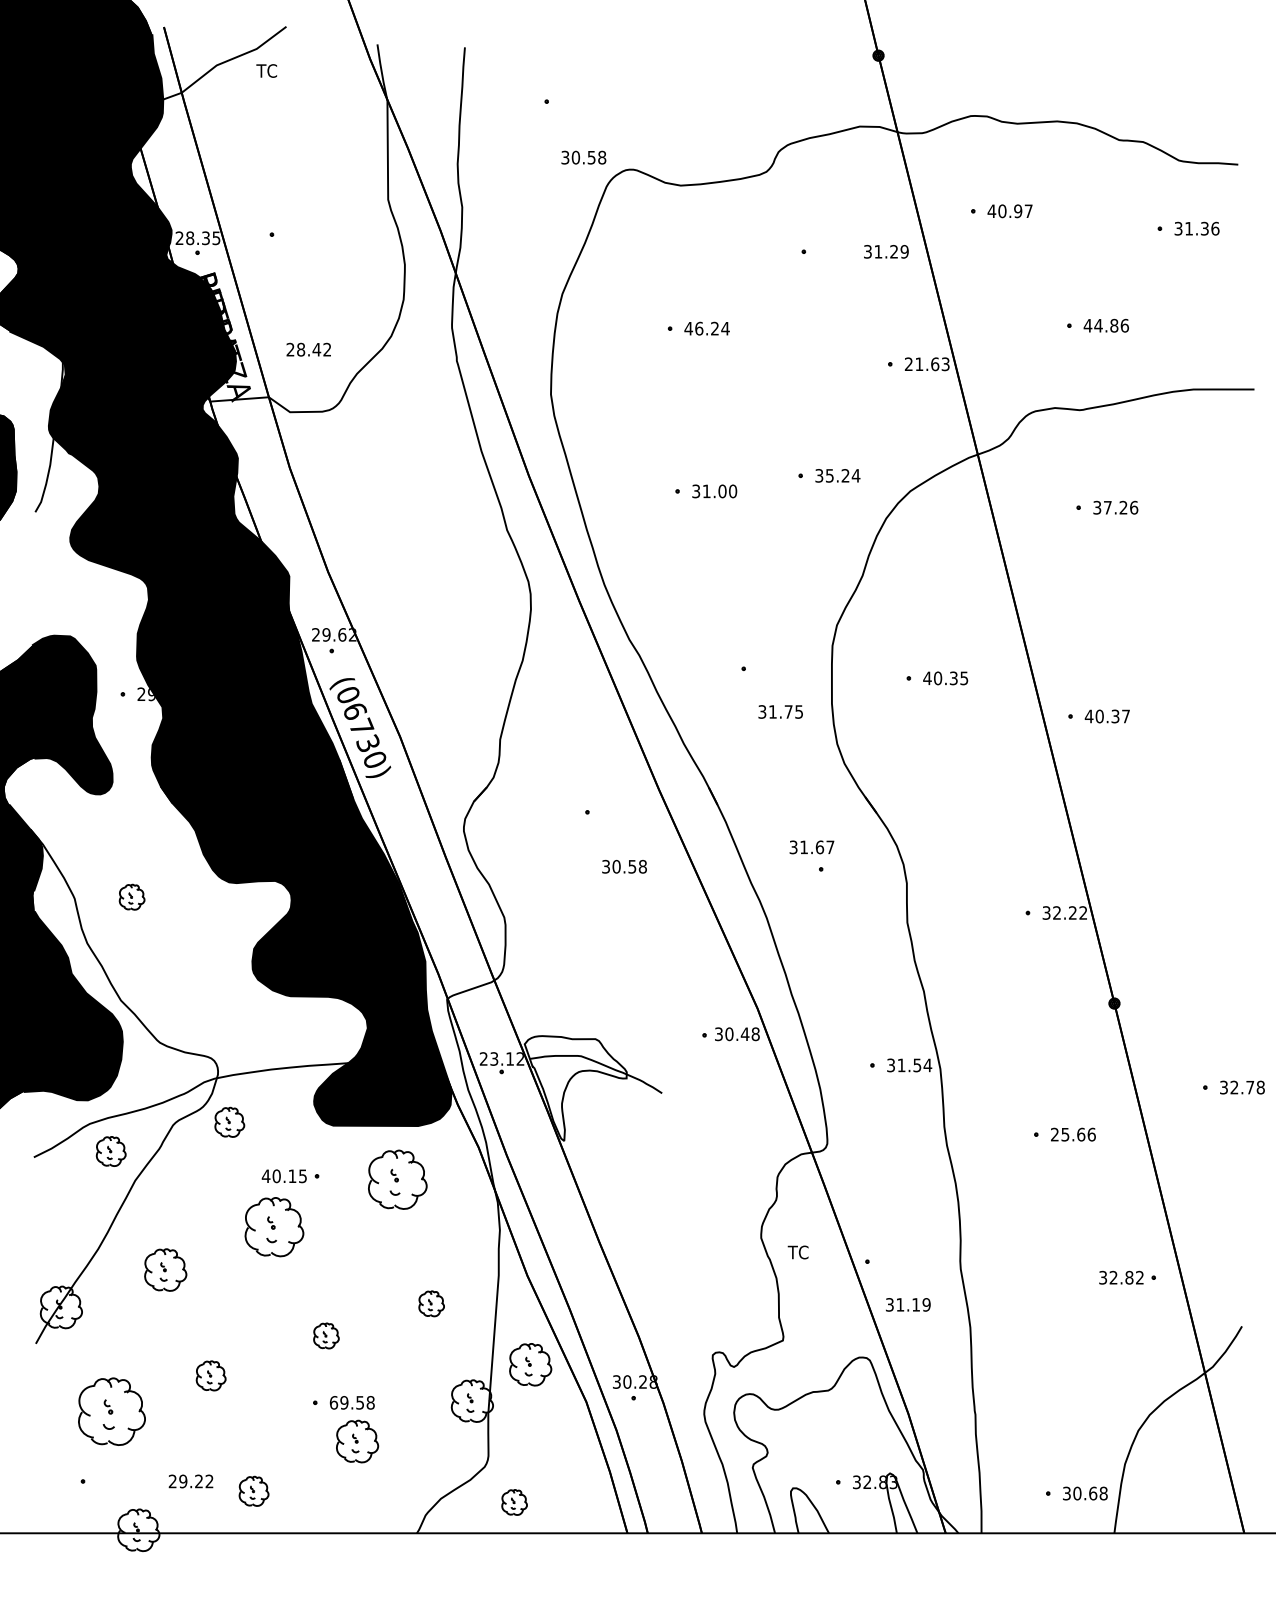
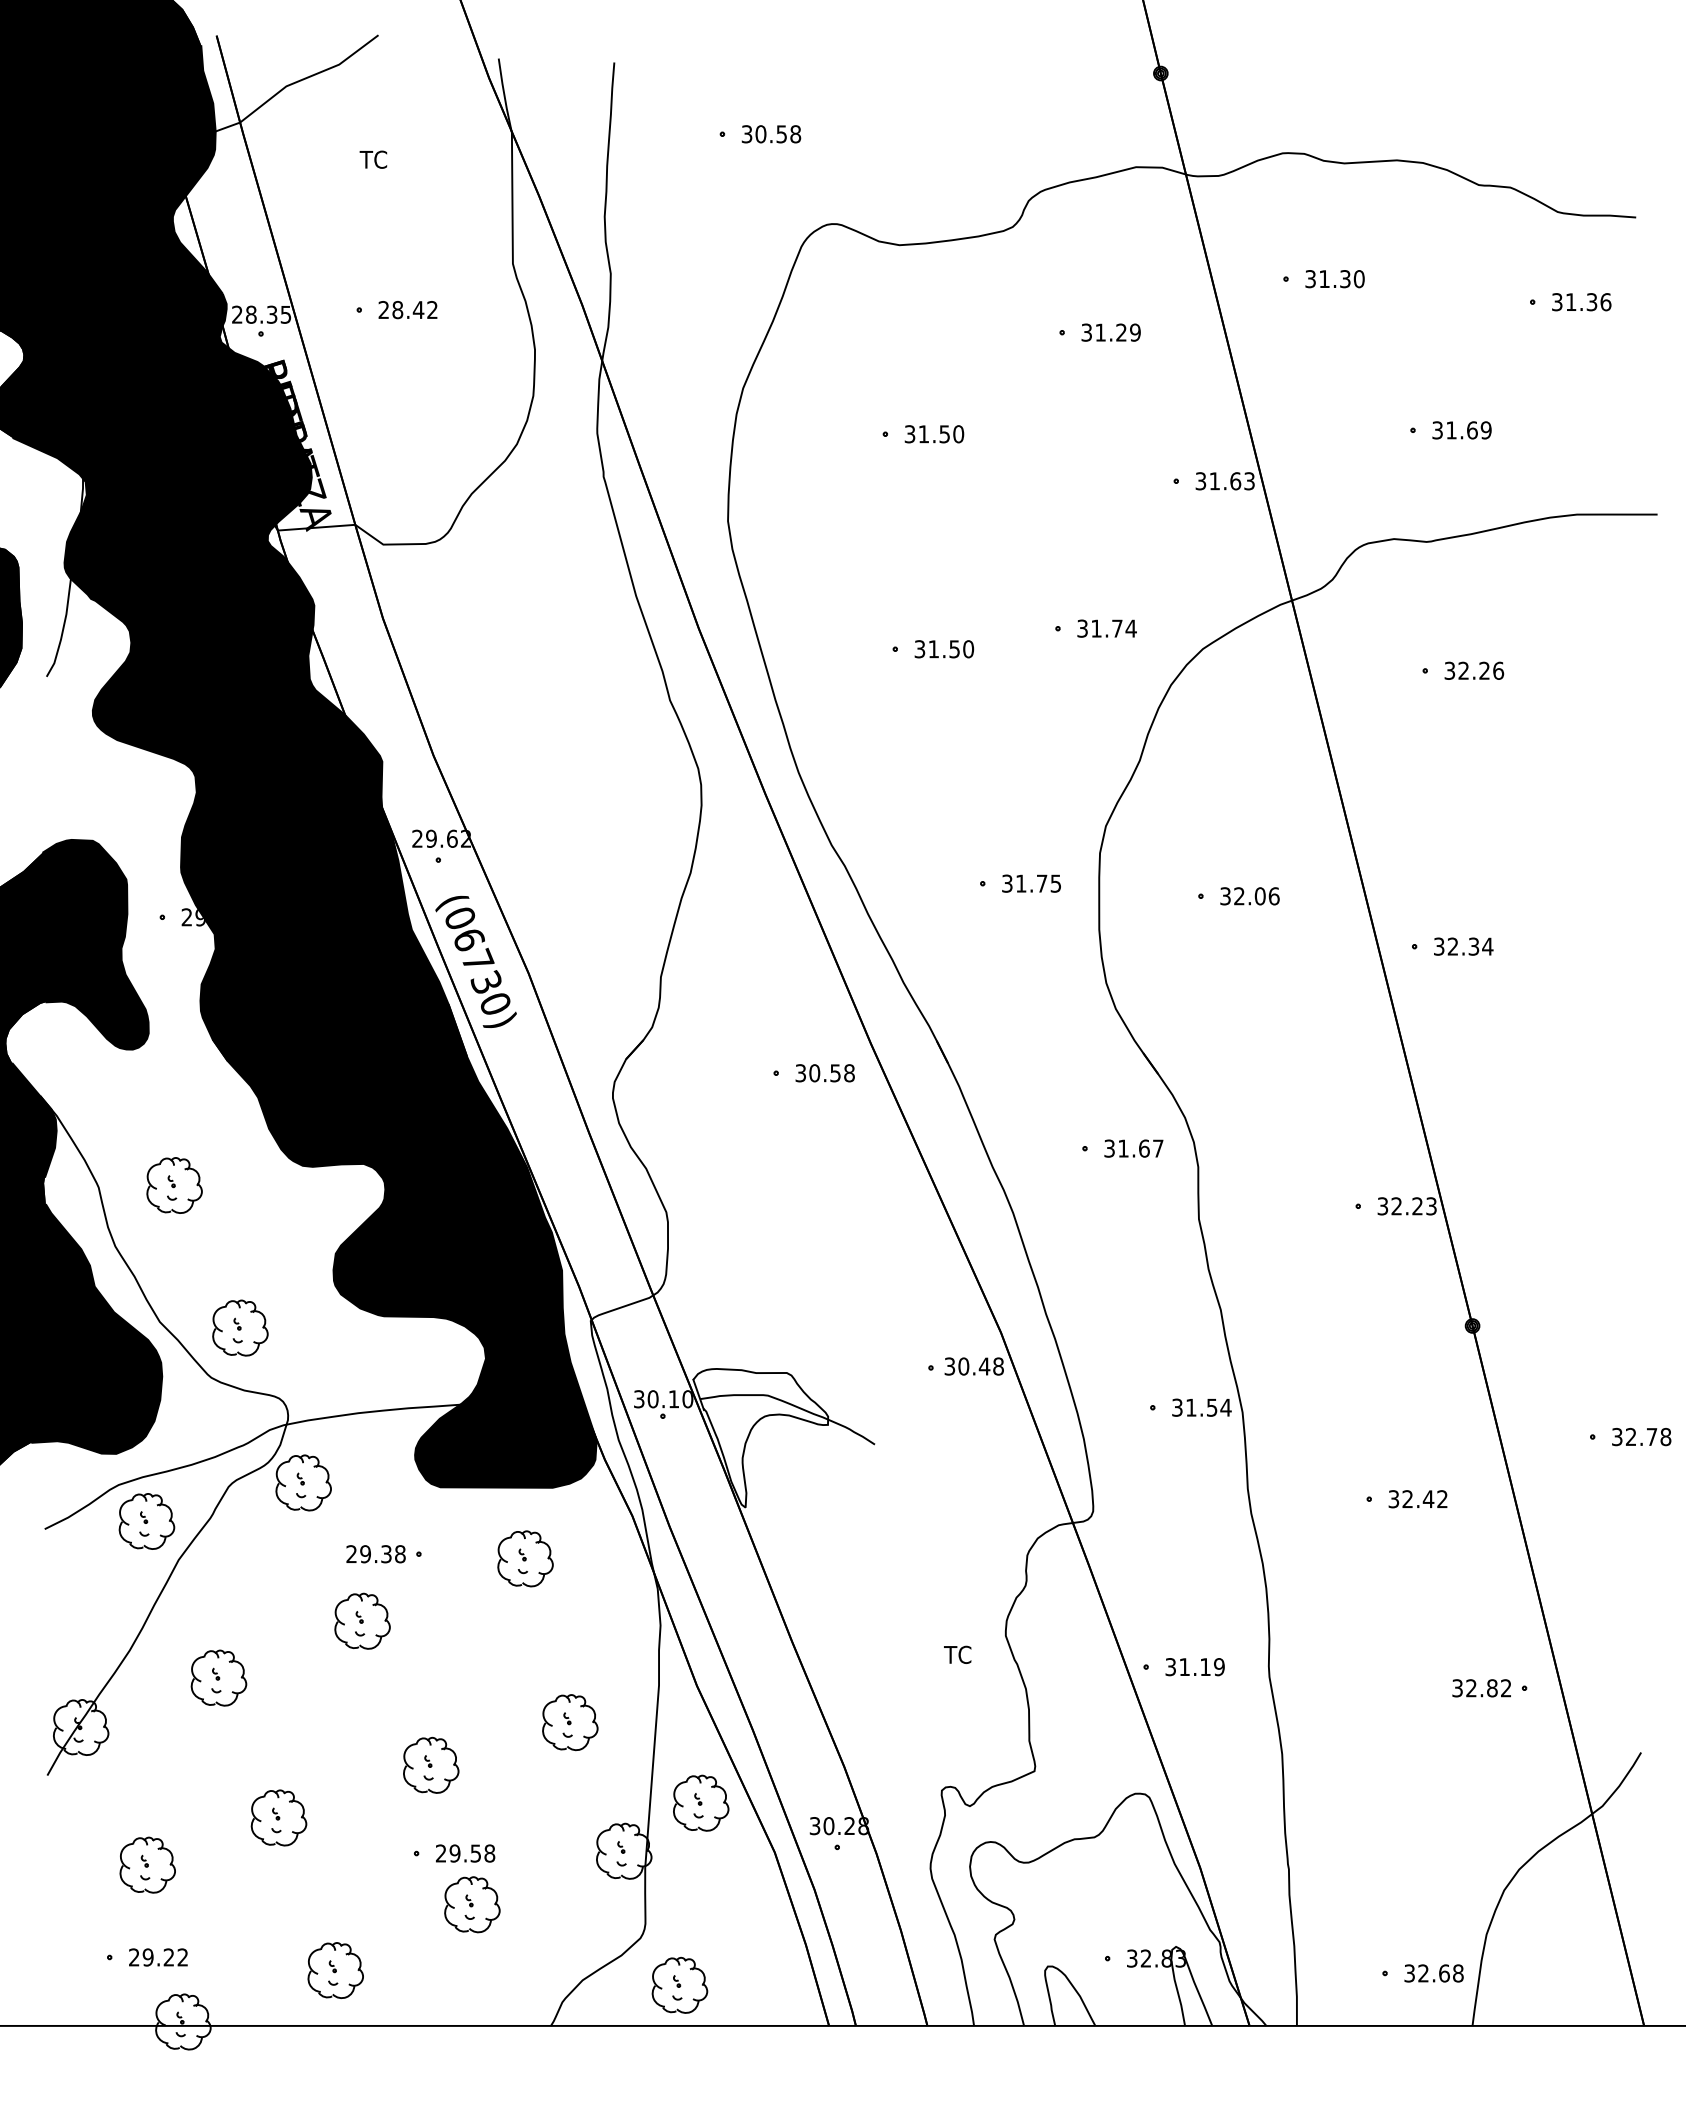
text: (266, 70) -> (373, 159), moved
text: (583, 157) -> (771, 134), moved
text: (1009, 211) -> (1334, 279), 40.97 -> 31.30
text: (885, 251) -> (1110, 332), moved
text: (1106, 325) -> (1461, 430), 44.86 -> 31.69
text: (707, 328) -> (934, 434), 46.24 -> 31.50
text: (308, 350) -> (407, 310), moved
text: (908, 364) -> (1200, 481), 21.63 -> 31.63
text: (837, 475) -> (1106, 628), 35.24 -> 31.74
text: (722, 491) -> (954, 649), 31.00 -> 31.50
text: (1107, 507) -> (1463, 670), 37.26 -> 32.26
text: (945, 678) -> (1249, 896), 40.35 -> 32.06
text: (780, 711) -> (1031, 883), moved
text: (1107, 716) -> (1463, 946), 40.37 -> 32.34
text: (811, 847) -> (1133, 1148), moved
text: (623, 866) -> (824, 1073), moved
part: (132, 897) -> (174, 1185), size x1.67
text: (1083, 913) -> (1431, 1206), 32.22 -> 32.23
part: (182, 1004) -> (240, 1327), added
text: (502, 1059) -> (663, 1399), 23.12 -> 30.10
part: (229, 1122) -> (303, 1482), size x1.43
text: (1073, 1134) -> (1418, 1499), 25.66 -> 32.42
part: (110, 1151) -> (146, 1521), size x1.43
text: (284, 1176) -> (375, 1554), 40.15 -> 29.38
part: (397, 1179) -> (525, 1558), size x0.71
part: (274, 1226) -> (362, 1620), size x0.71
text: (798, 1252) -> (957, 1654), moved
part: (431, 1303) -> (570, 1722), size x1.67
text: (907, 1305) -> (1194, 1667), moved
part: (326, 1335) -> (431, 1764), size x1.67
part: (210, 1375) -> (278, 1817), size x1.43
text: (333, 1402) -> (440, 1853), 69.58 -> 29.58
part: (111, 1411) -> (147, 1864), size x0.62
text: (191, 1481) -> (158, 1957), moved
part: (253, 1491) -> (335, 1970), size x1.43
text: (1077, 1493) -> (1423, 1973), 30.68 -> 32.68
part: (514, 1501) -> (679, 1984), size x1.67

